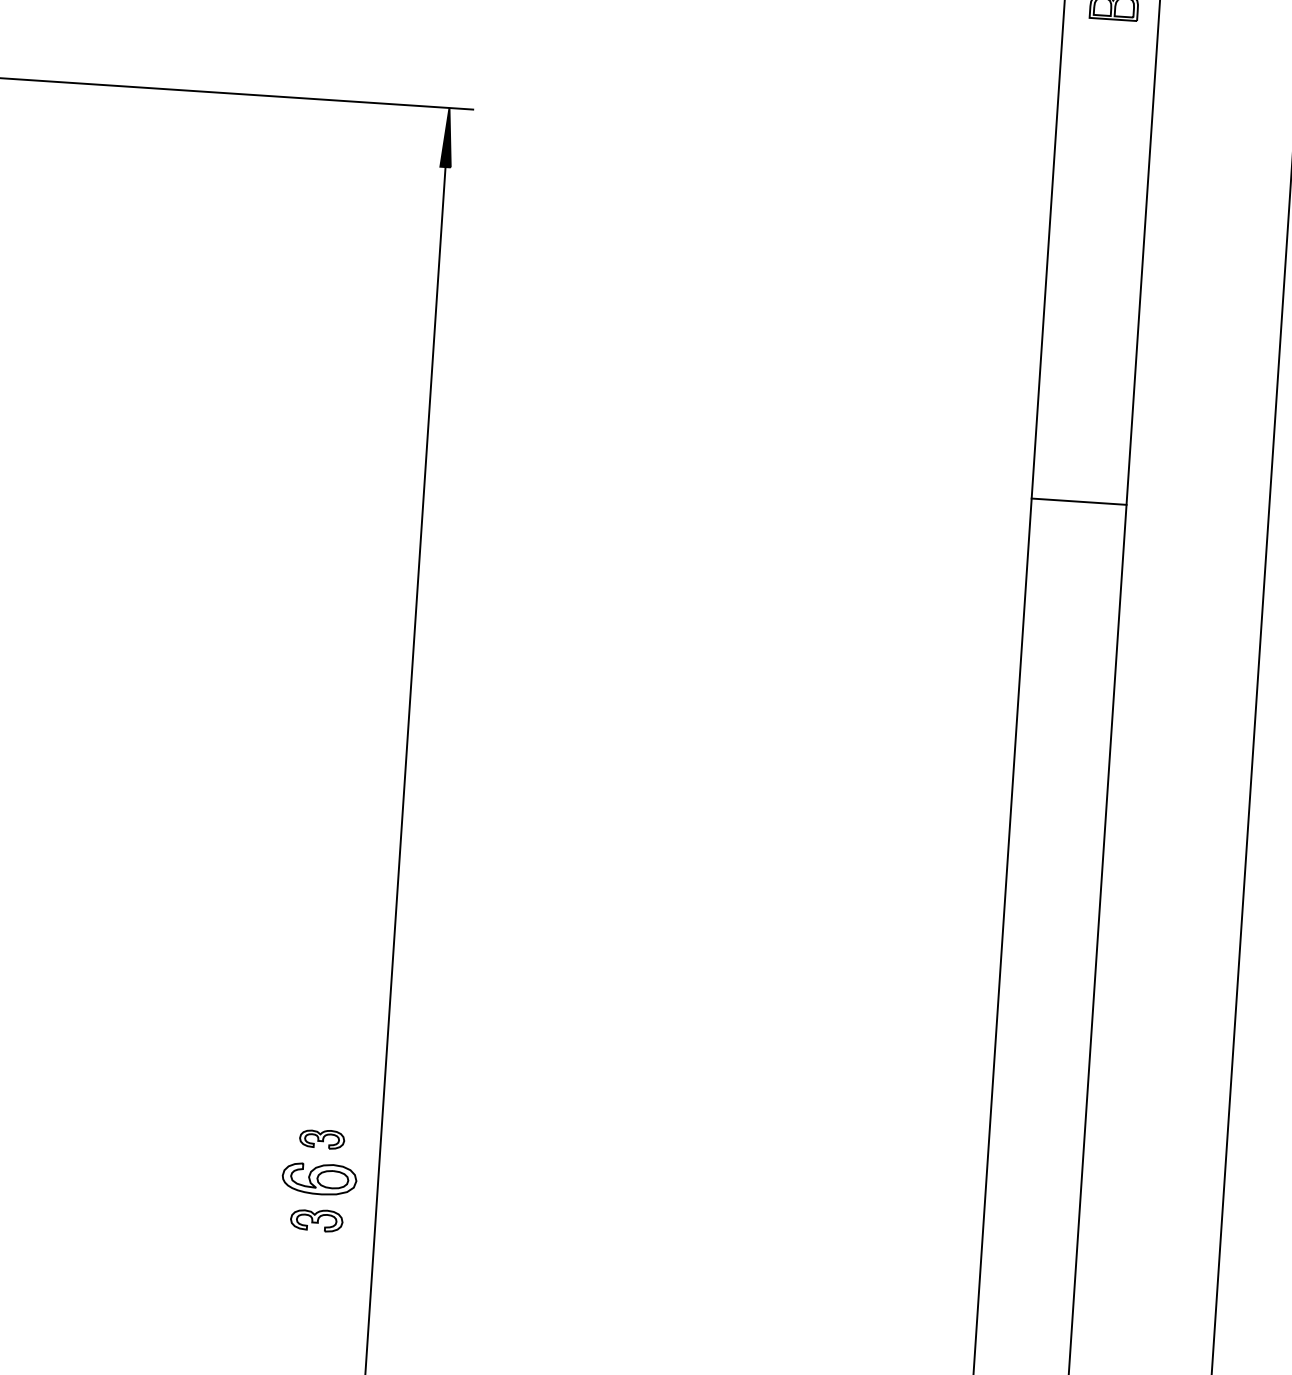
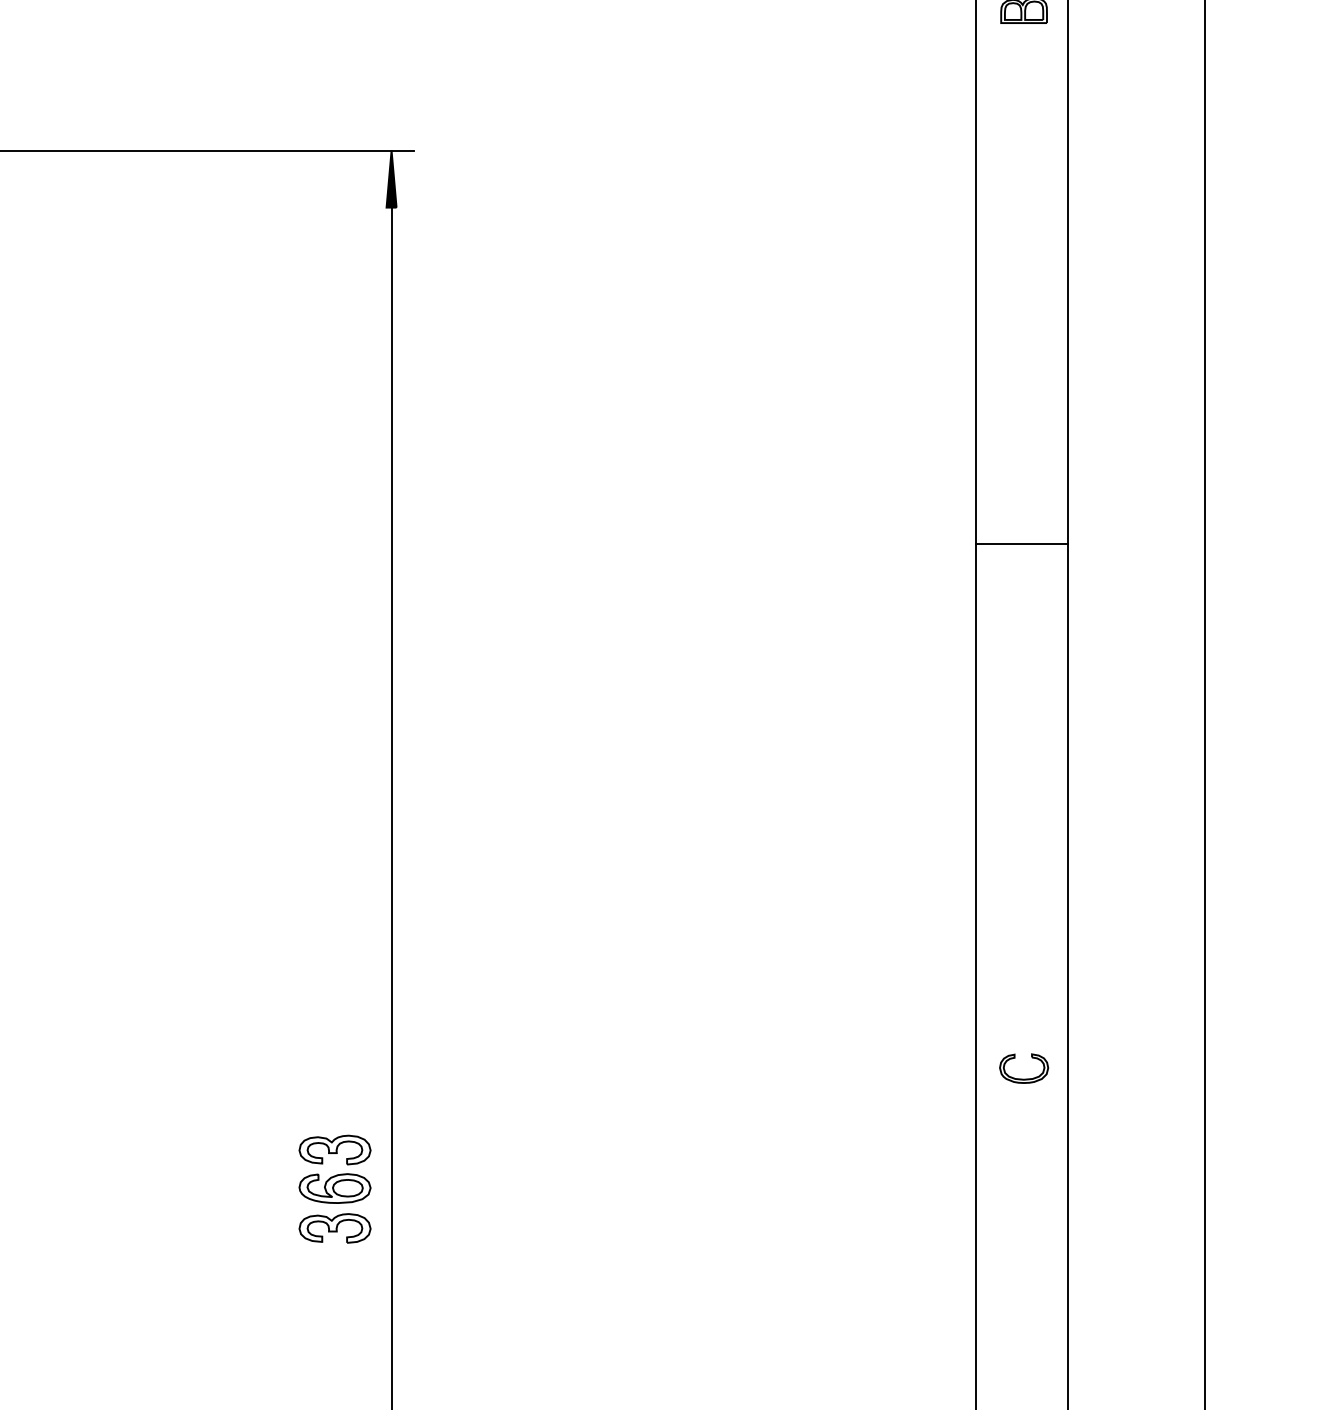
line: (1078, 501) -> (1021, 543), moved
part: (1041, 1112) -> (1024, 1078), added
part: (321, 1138) -> (334, 1149), size x1.67
part: (316, 1220) -> (334, 1228), size x1.43

